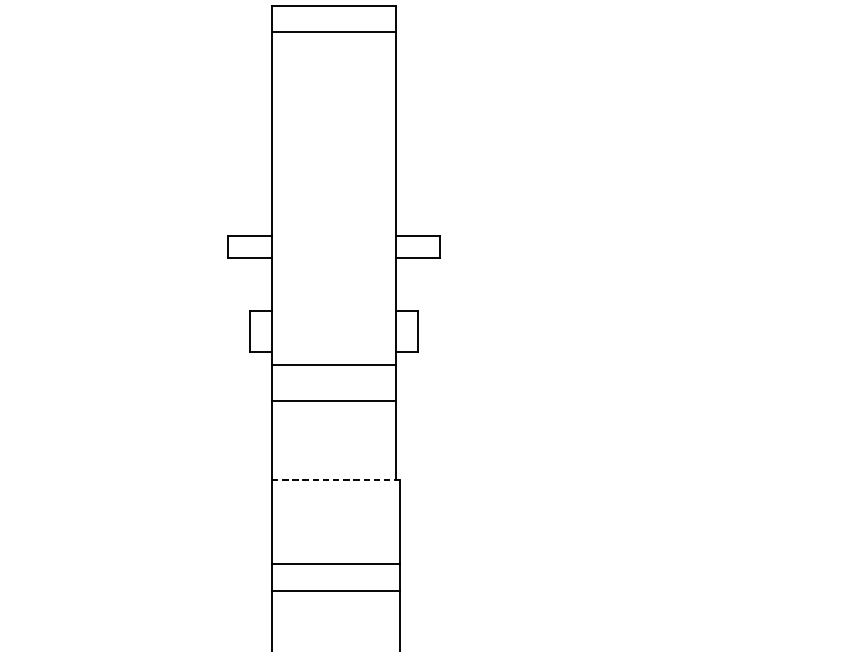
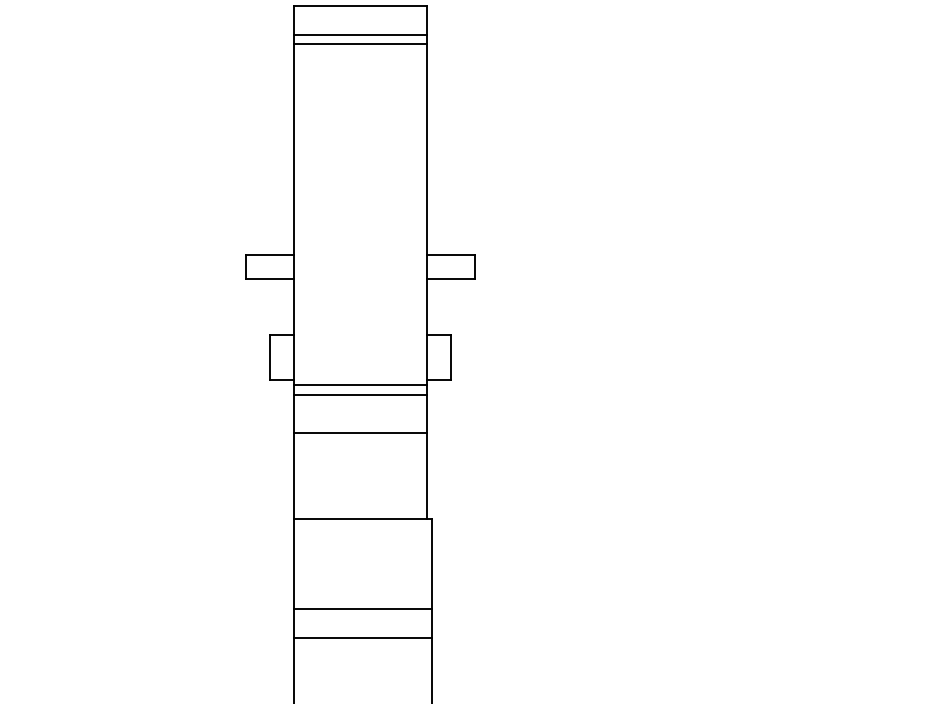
line: (333, 41) -> (360, 44), added
line: (333, 357) -> (360, 385), added
line: (336, 480) -> (363, 518), dashed -> solid

